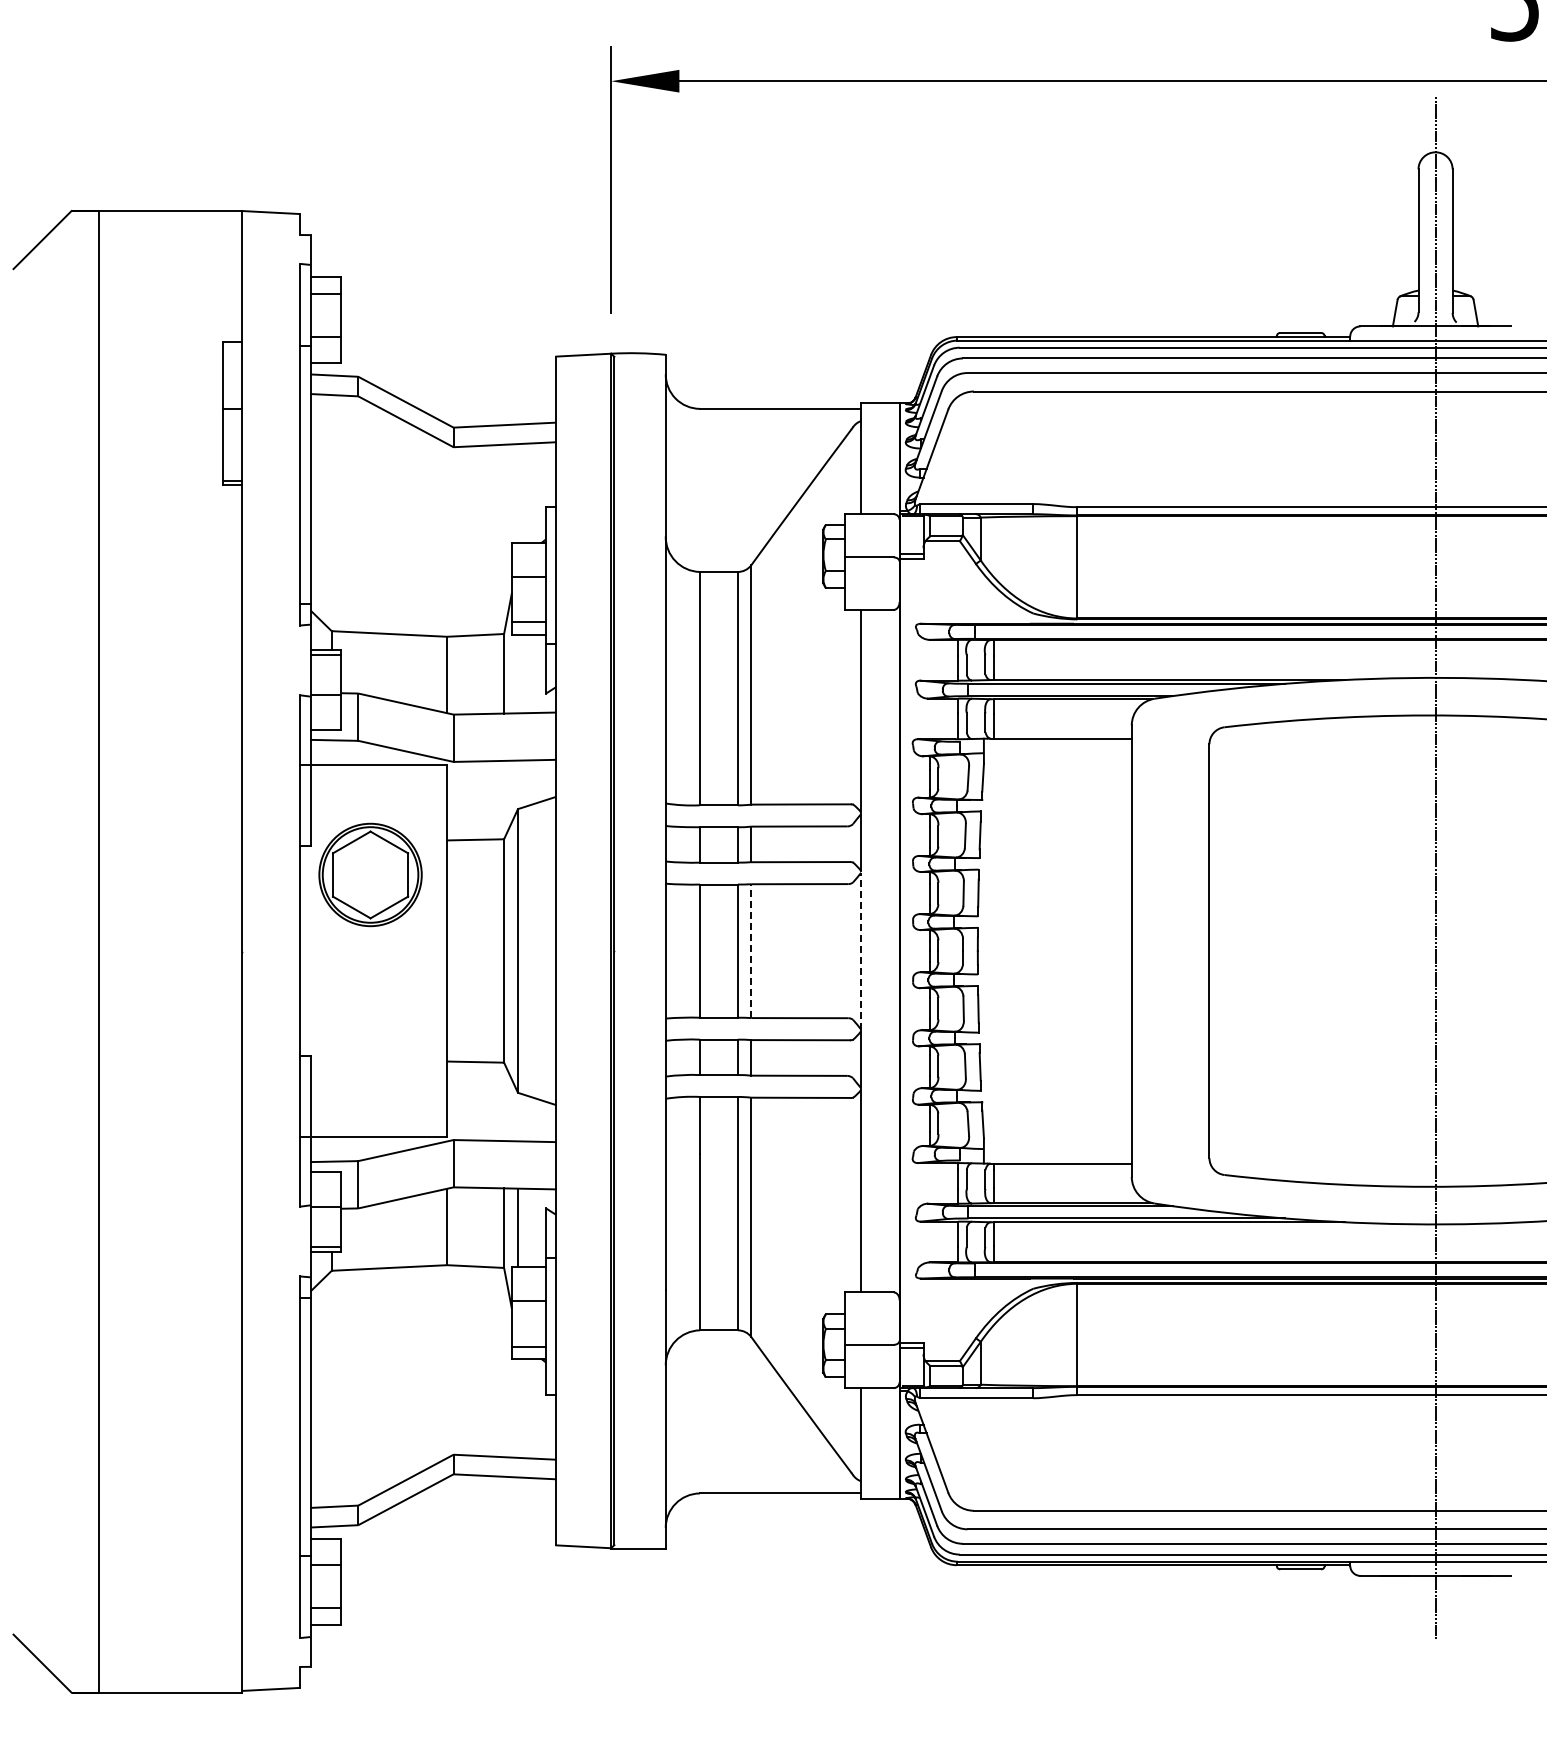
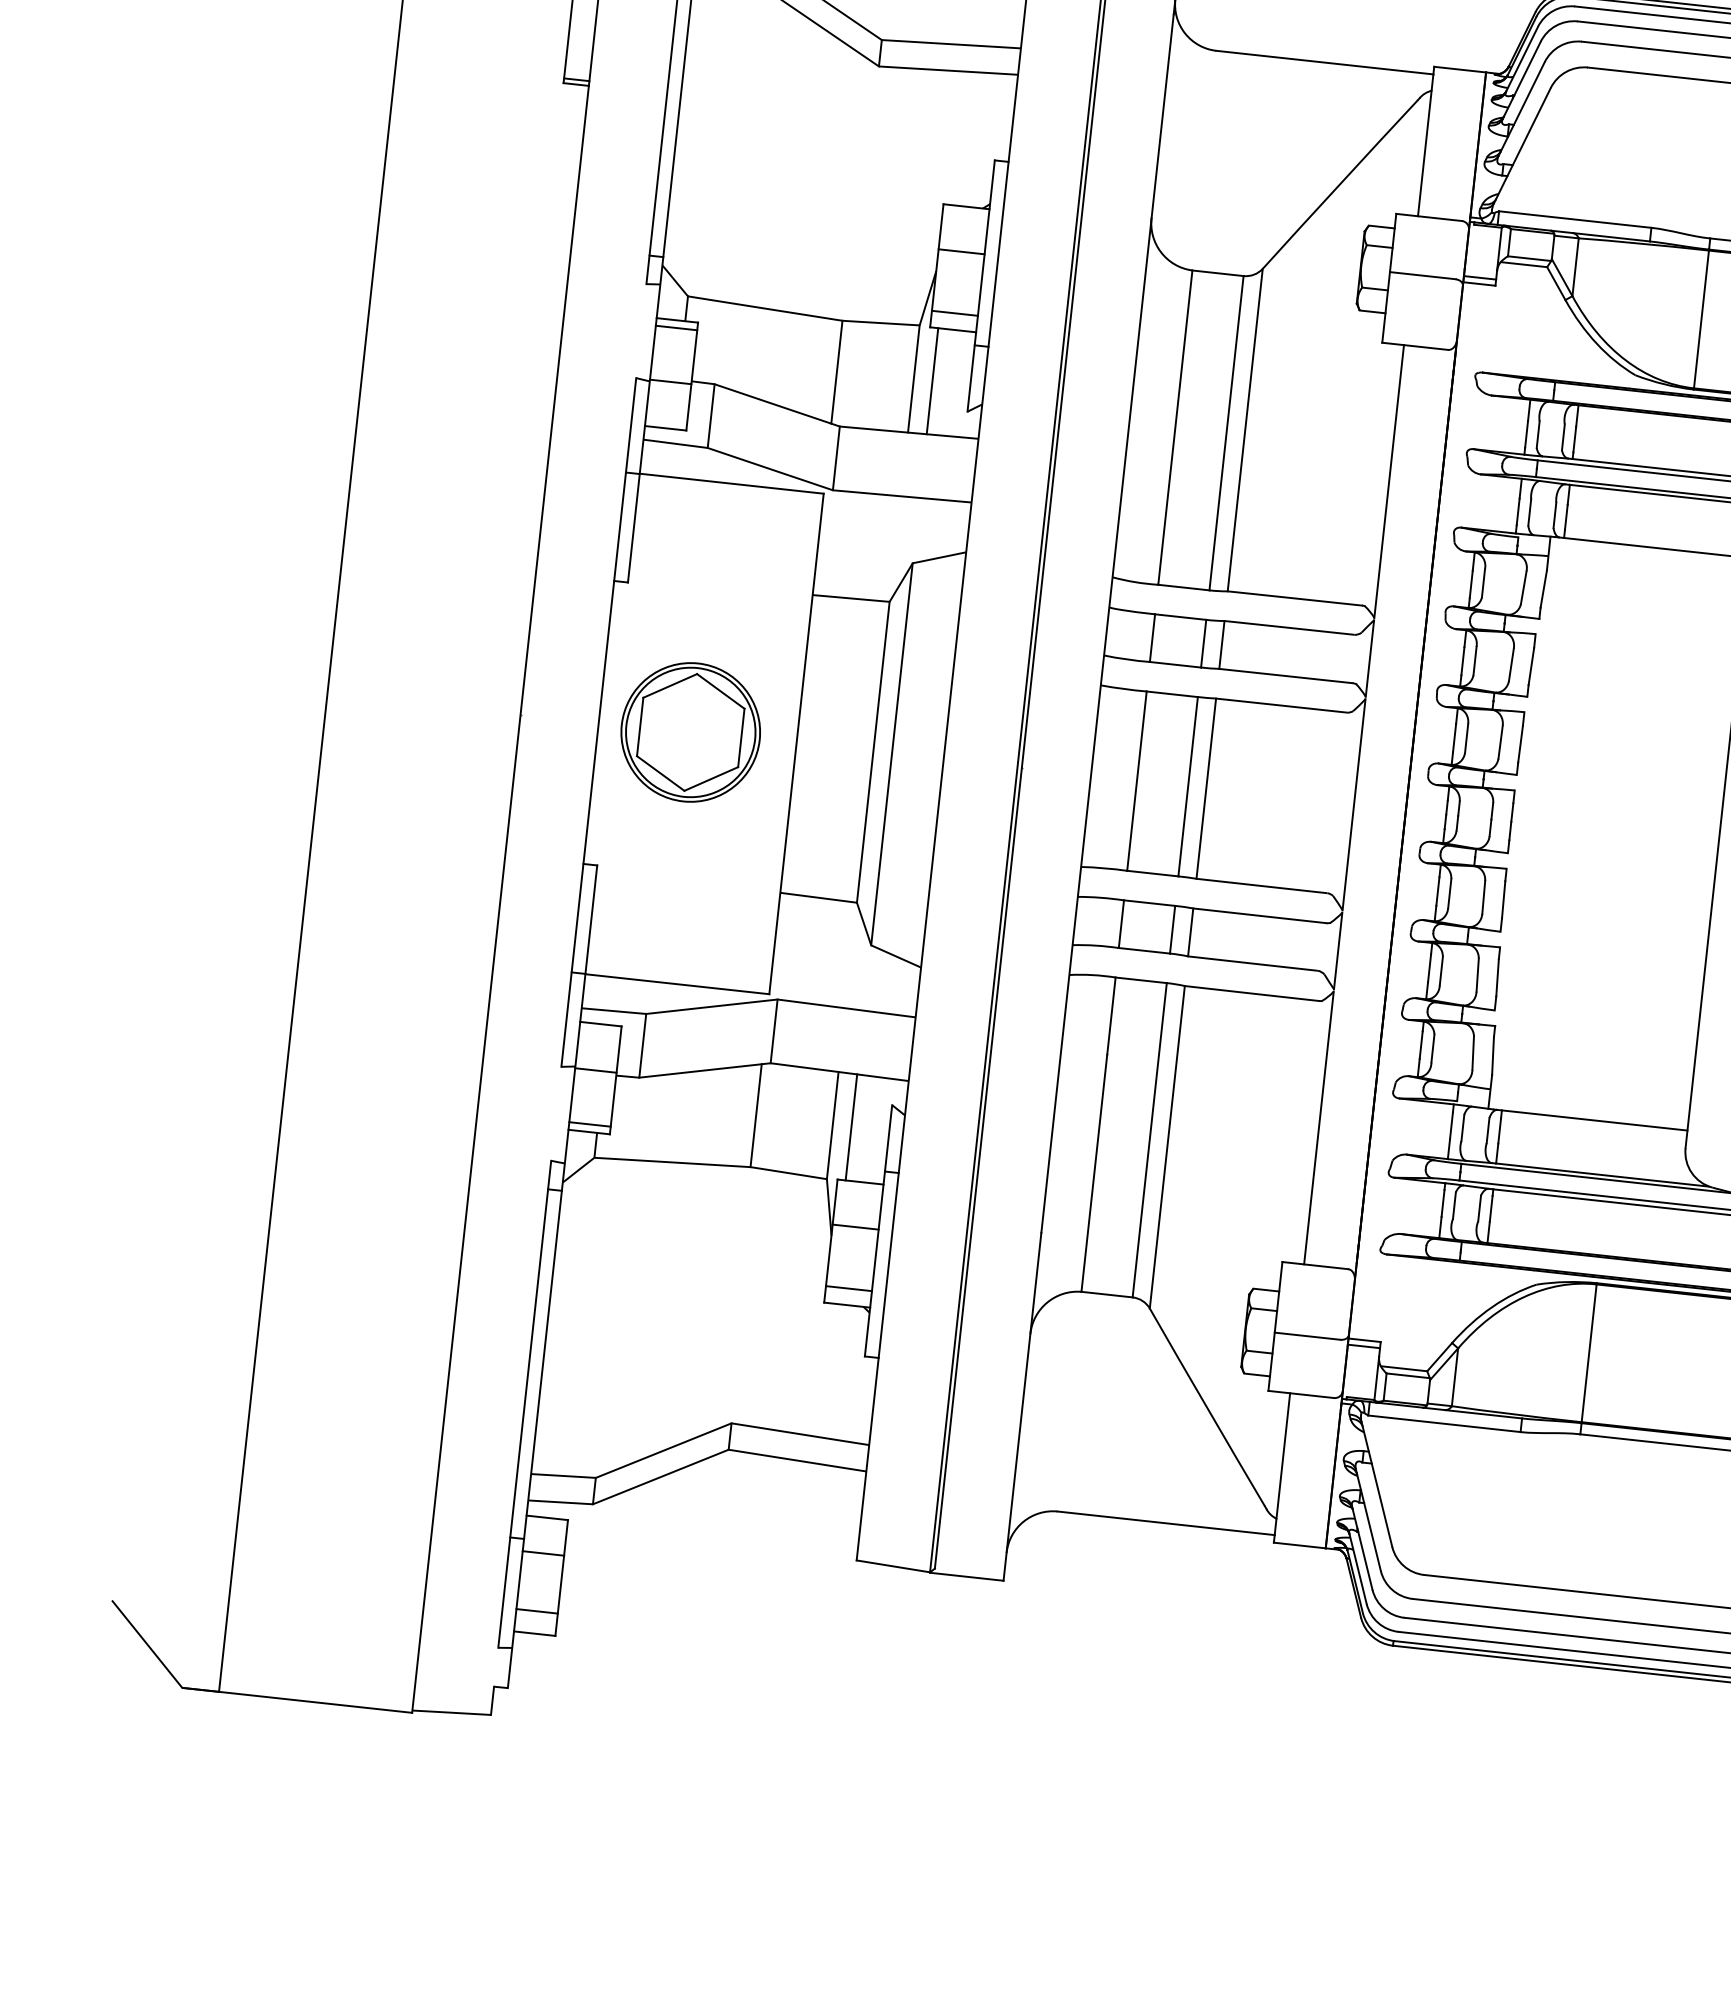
line: (517, 673) -> (931, 380), added
part: (370, 874) -> (690, 731), moved
line: (861, 950) -> (1354, 803), dashed -> solid
line: (751, 951) -> (1206, 789), dashed -> solid

